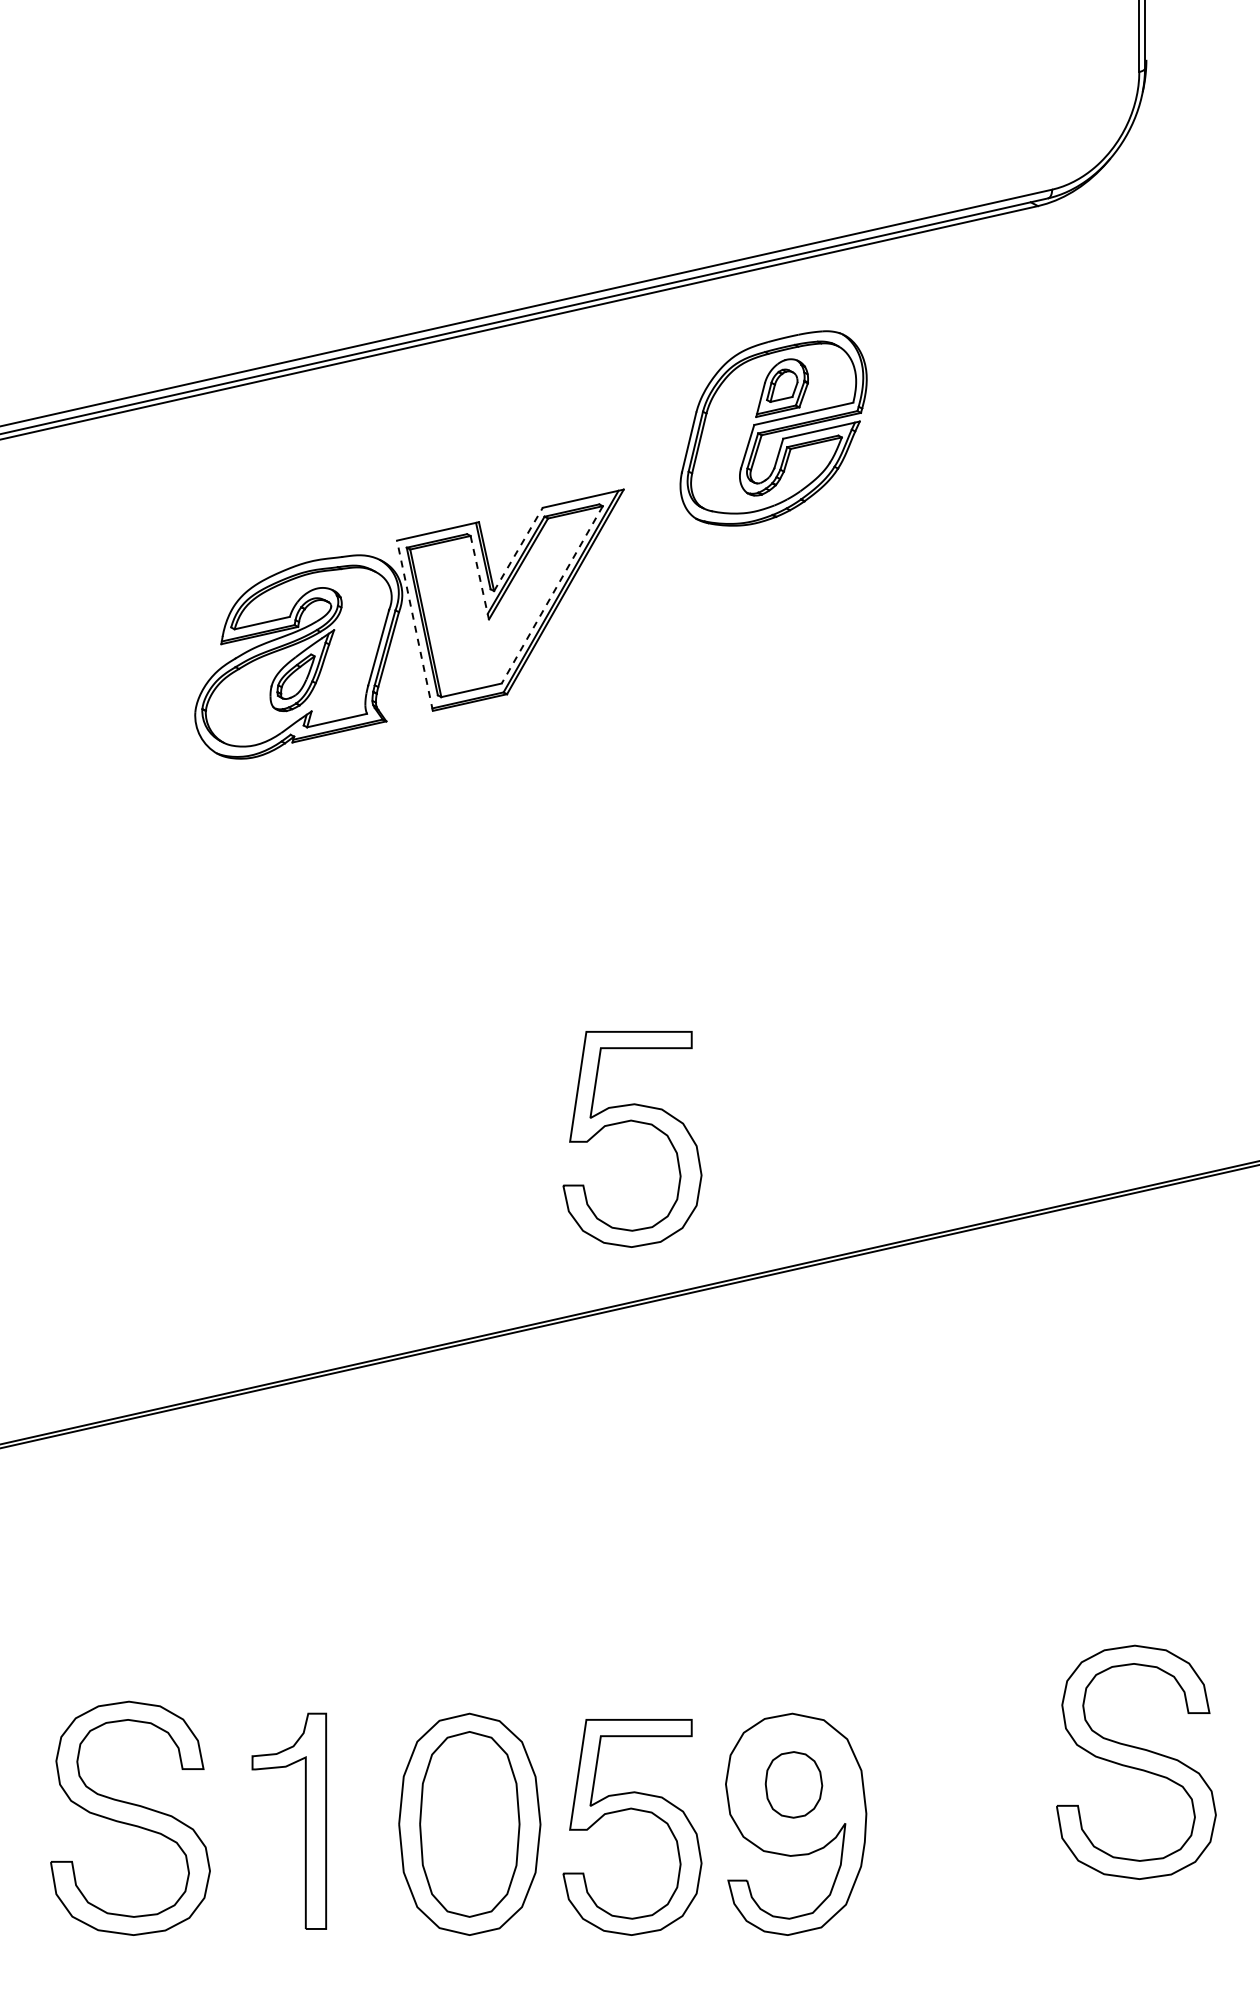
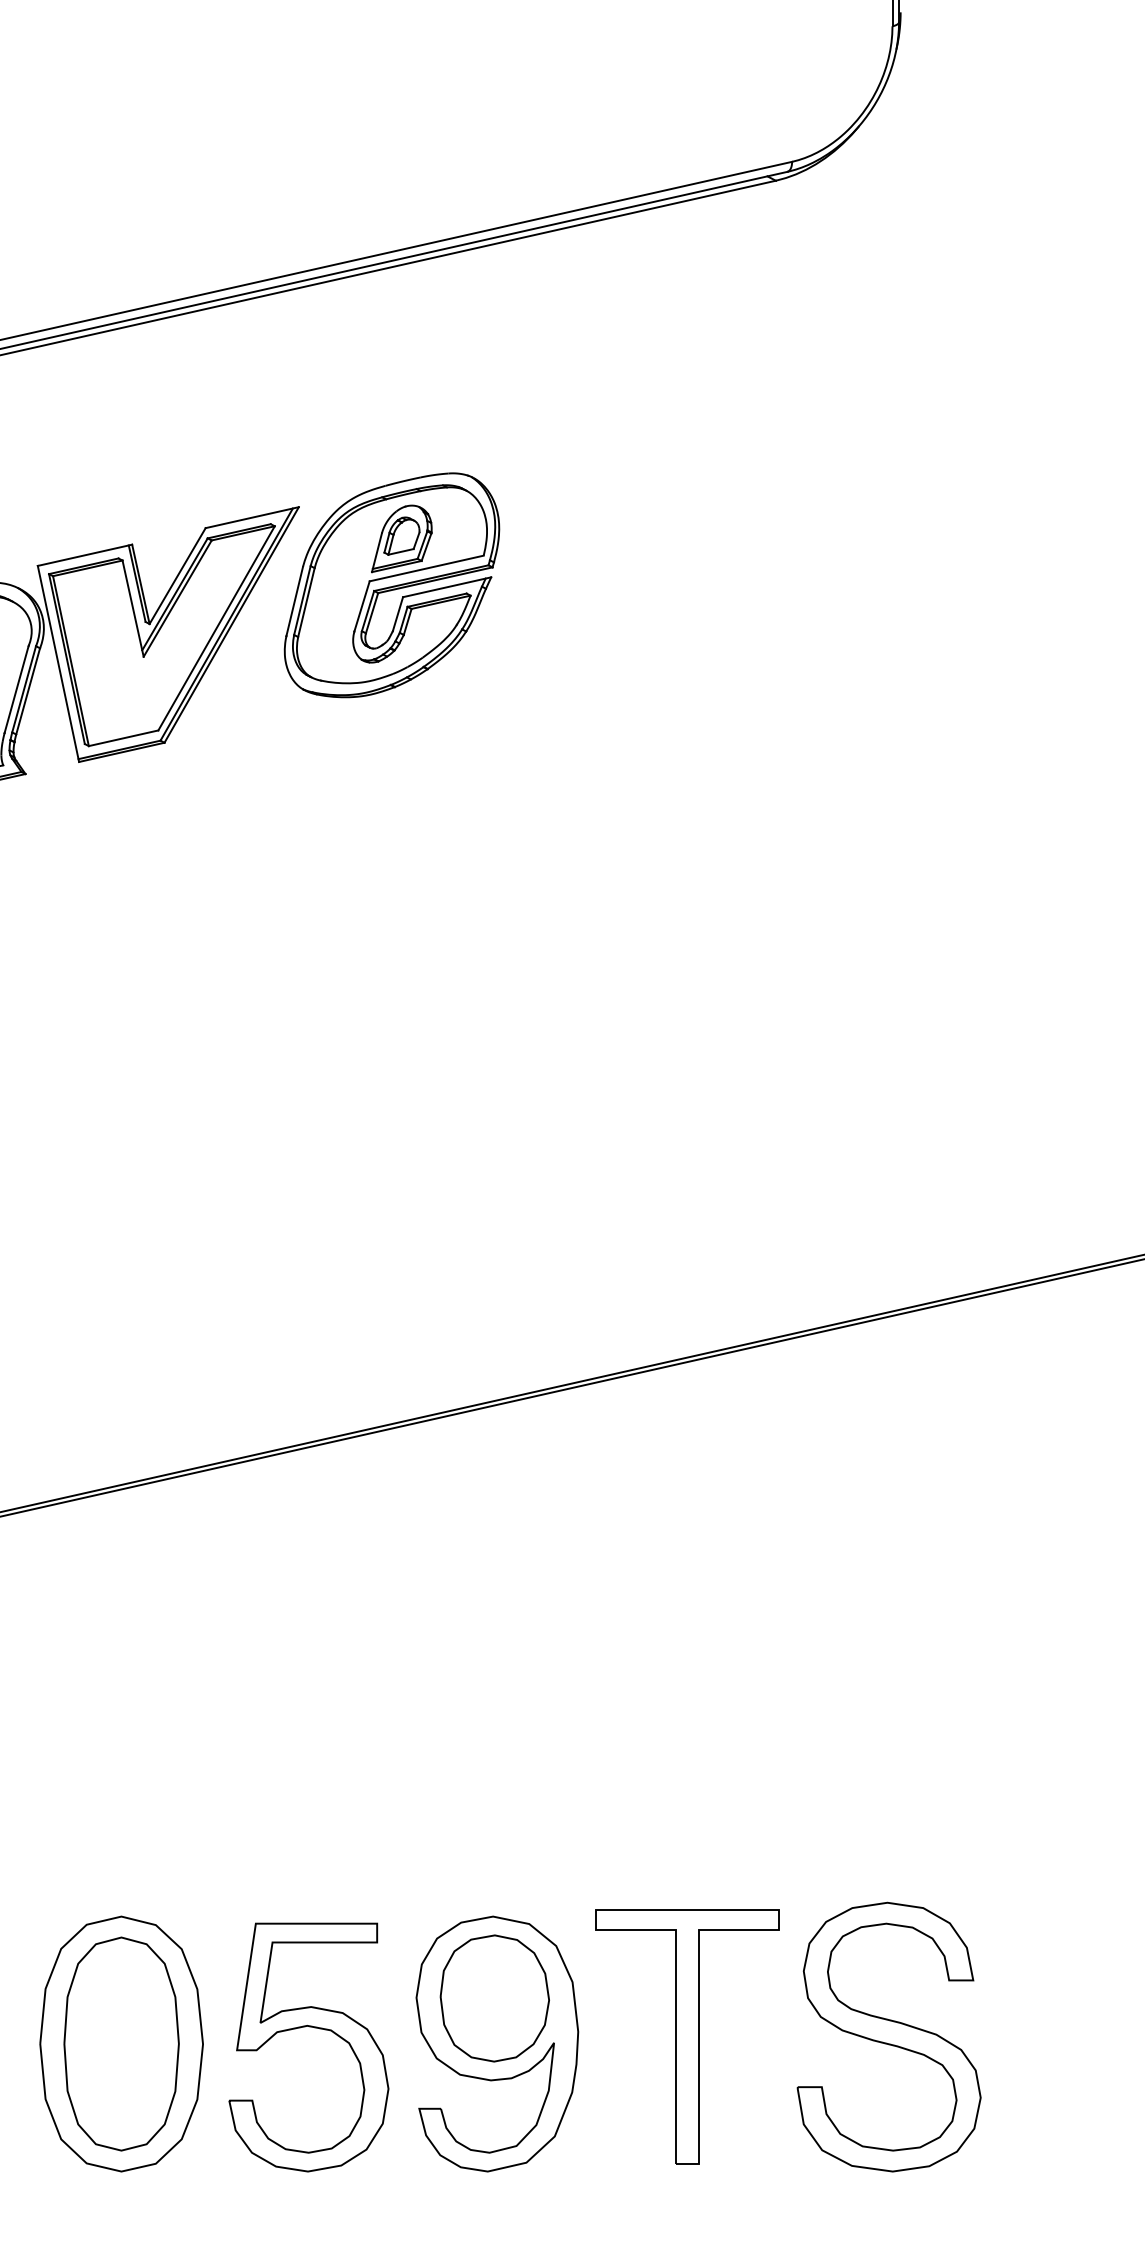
part: (773, 428) -> (391, 585), moved
line: (518, 549) -> (177, 576), dashed -> solid
line: (479, 577) -> (132, 608), dashed -> solid
line: (552, 595) -> (216, 629), dashed -> solid
line: (414, 625) -> (57, 663), dashed -> solid
part: (634, 1122) -> (311, 1235), removed
part: (1136, 1761) -> (889, 2036), moved
part: (793, 1784) -> (494, 1998), size x1.67
part: (960, 1818) -> (686, 2037), added

